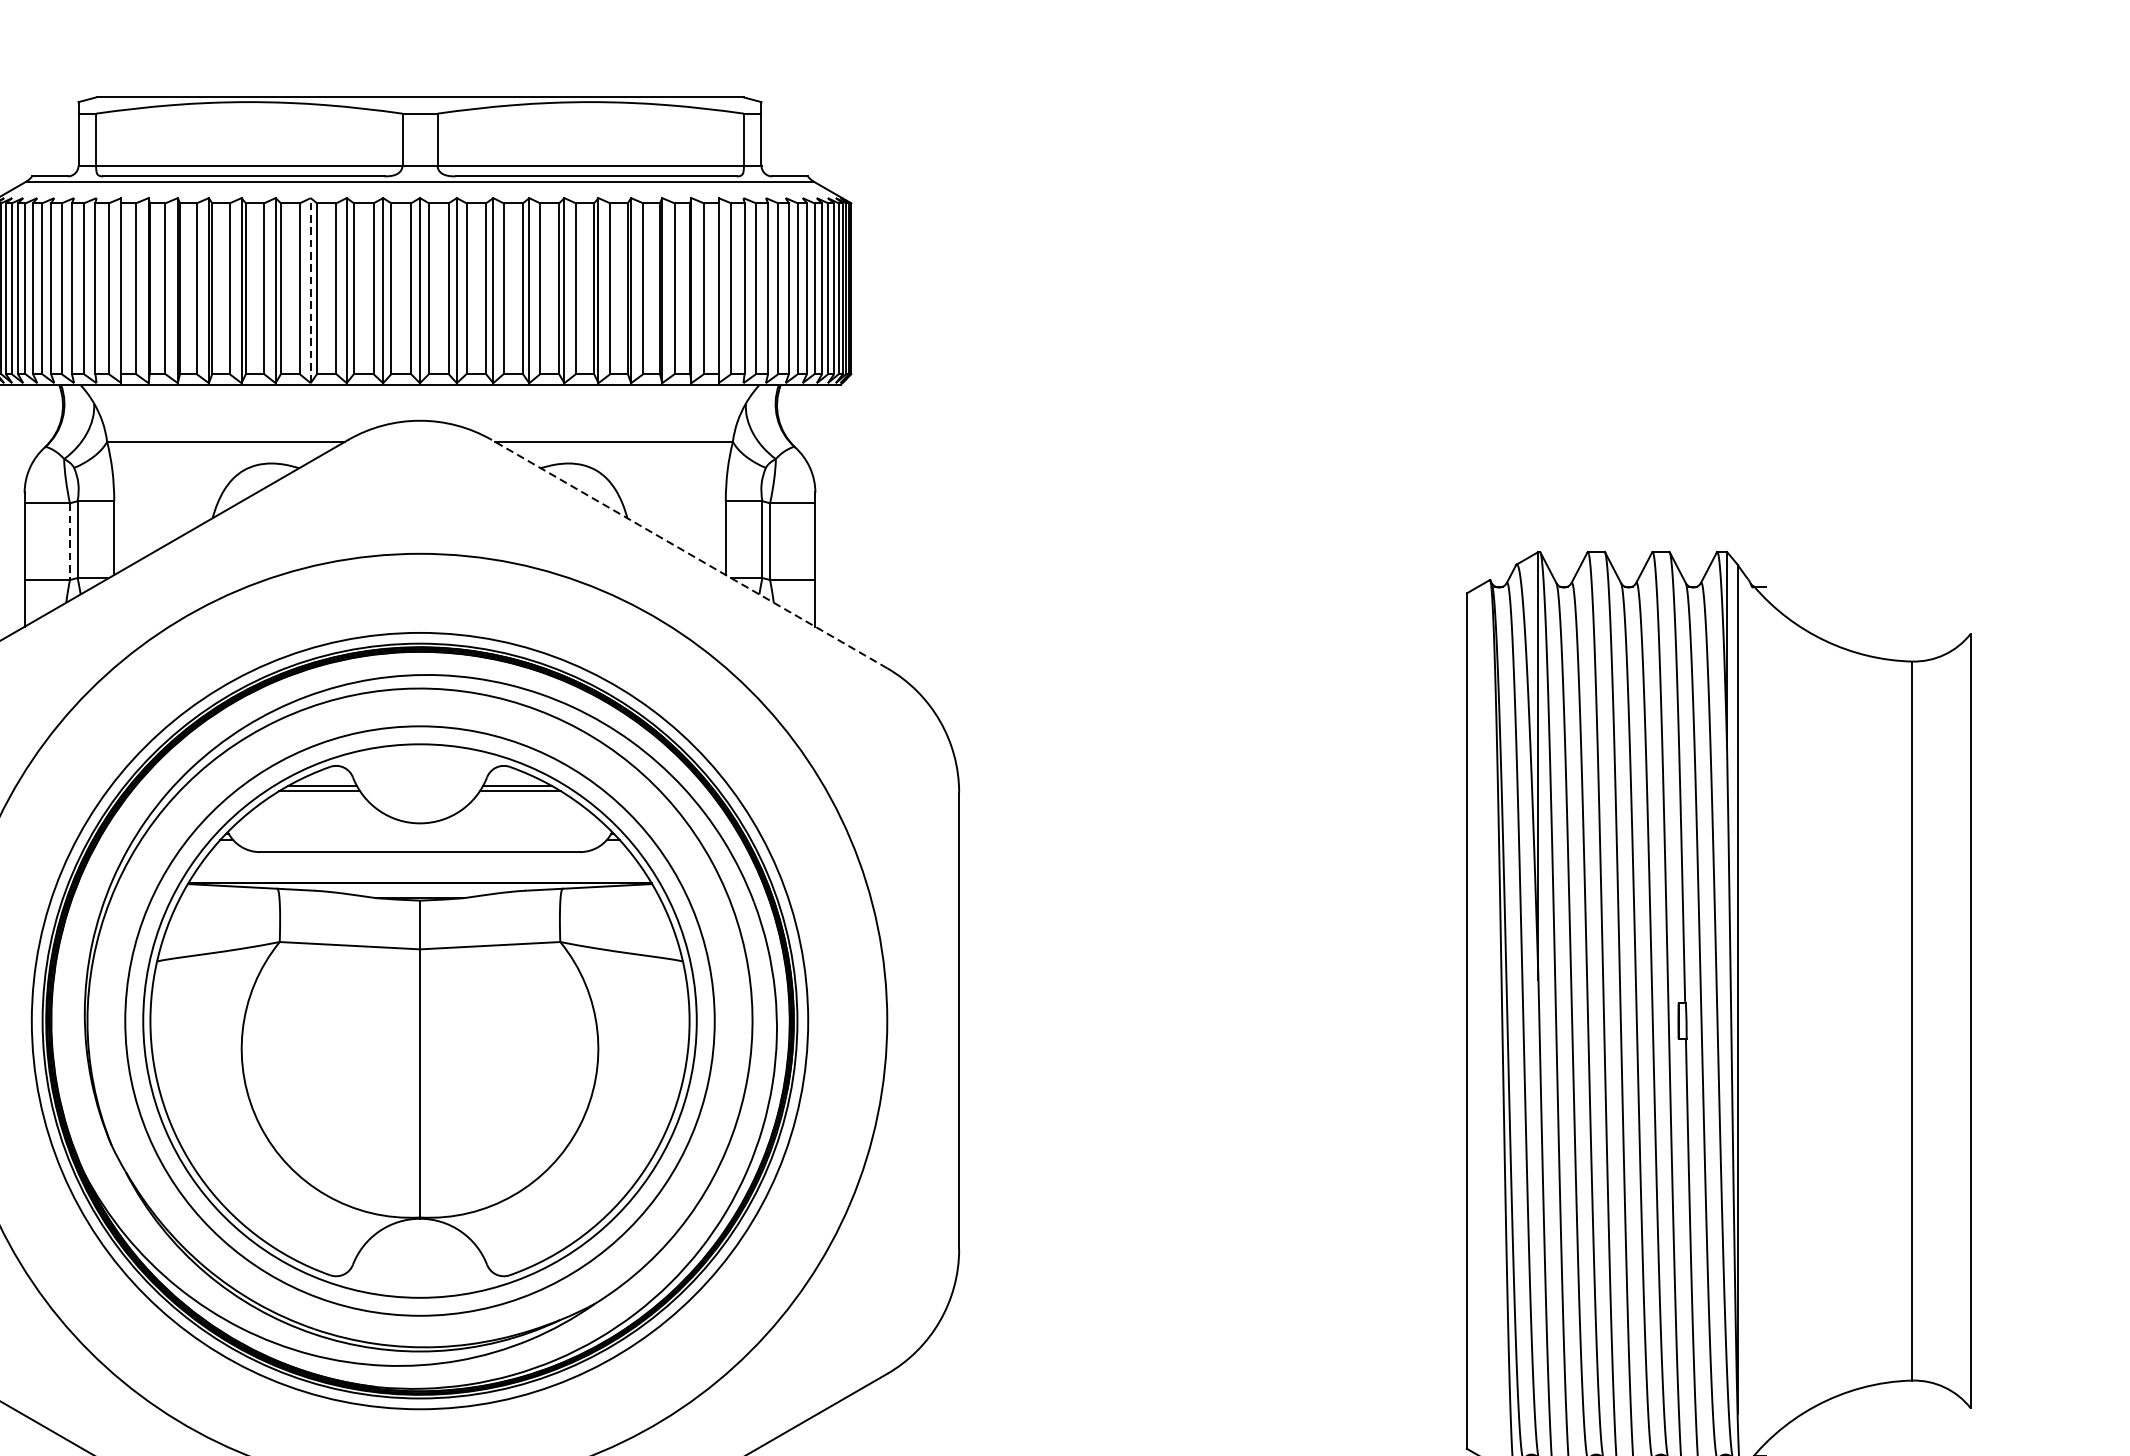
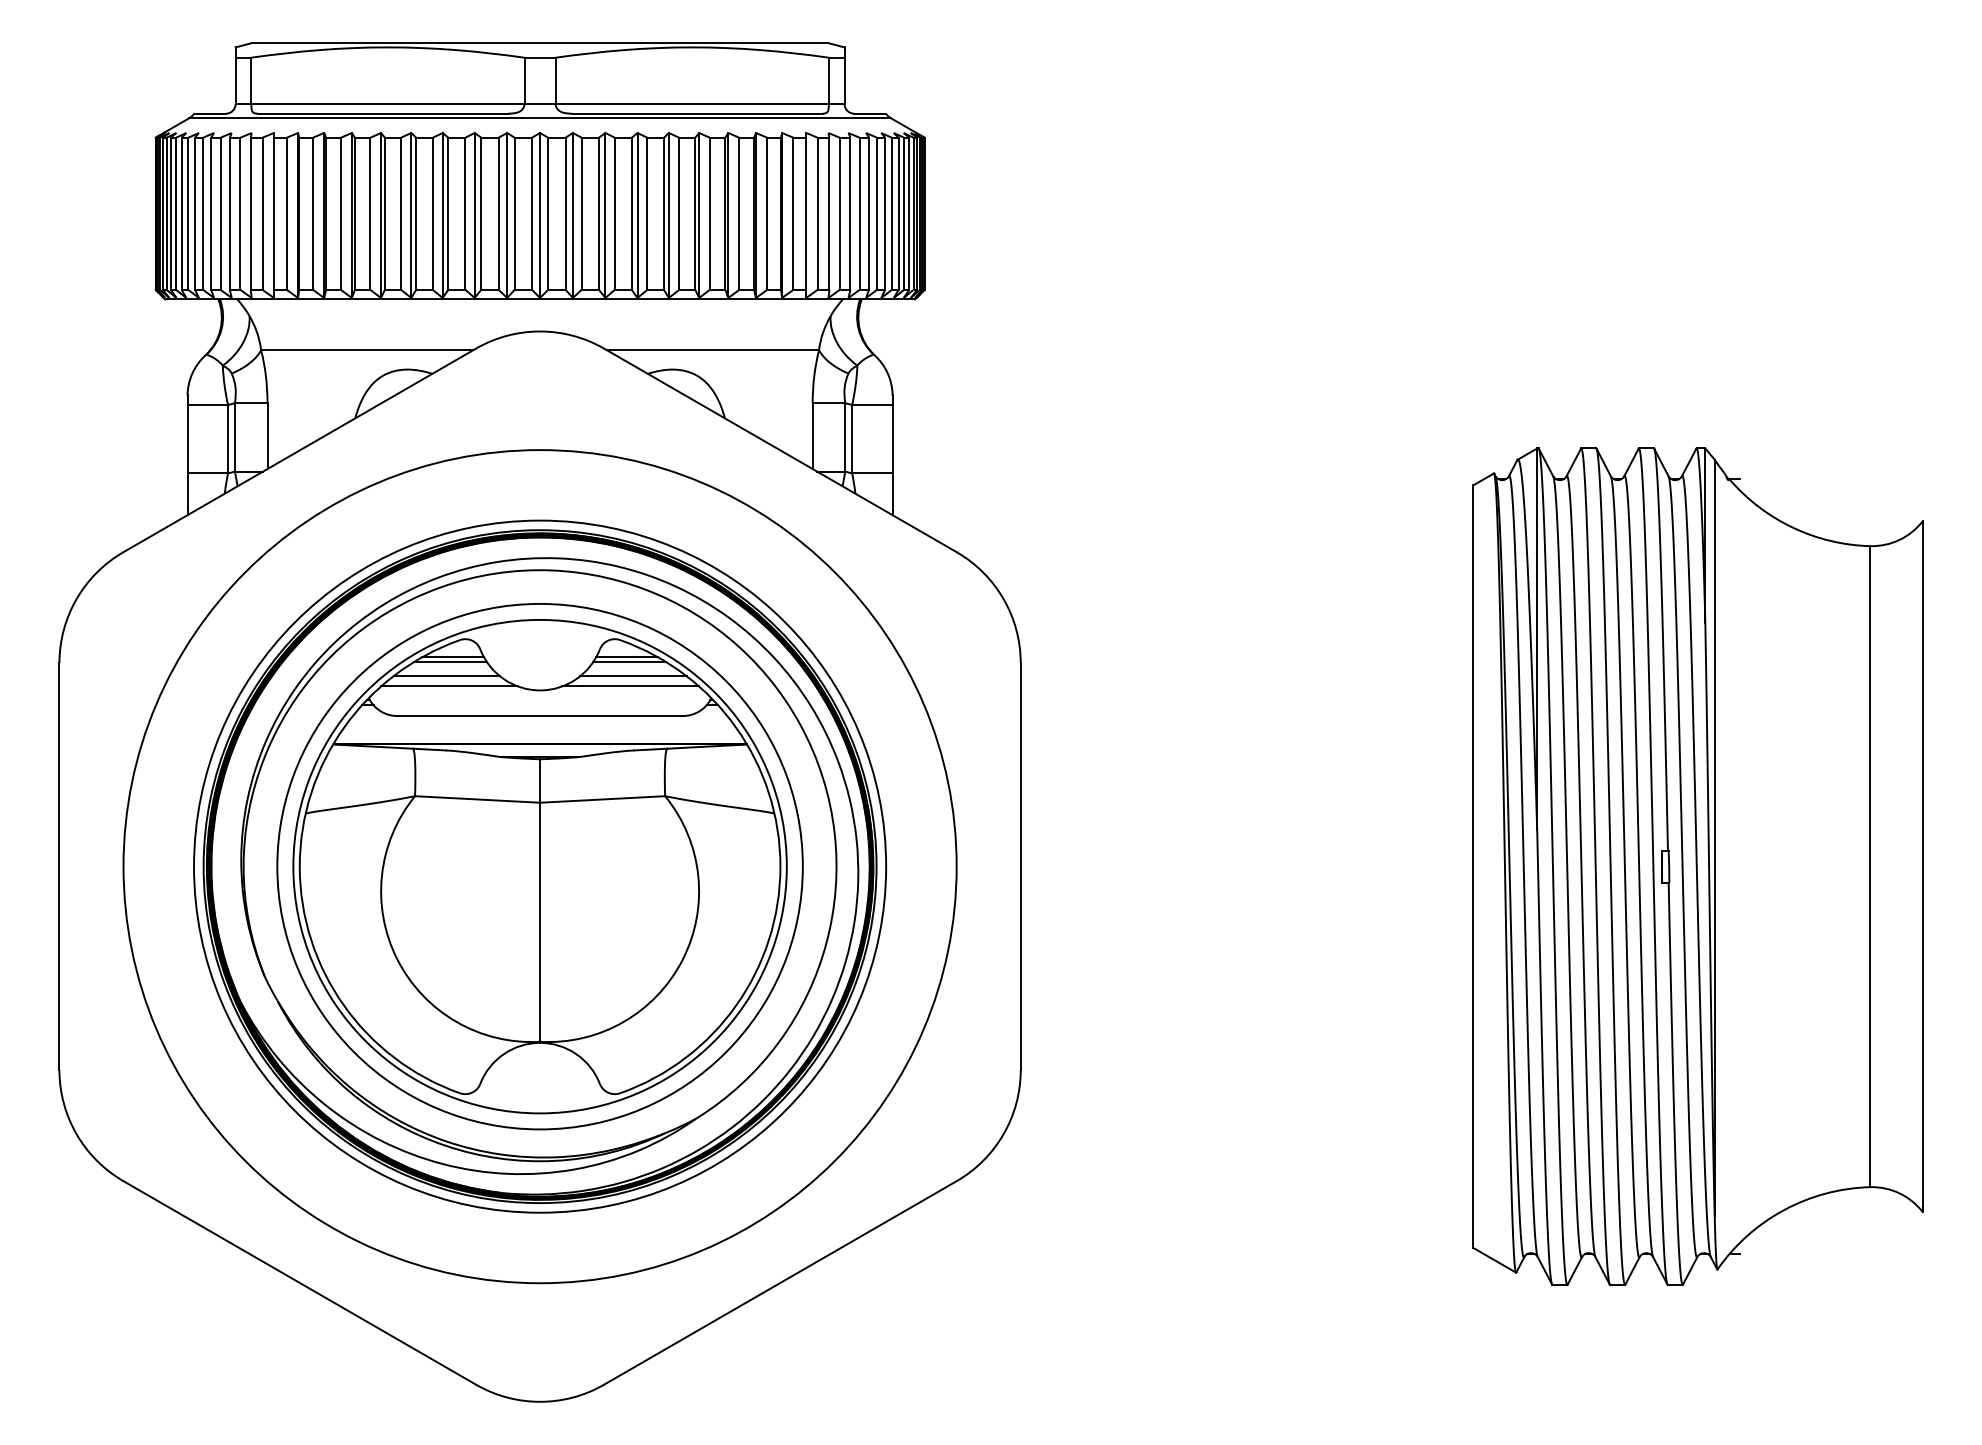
line: (310, 289) -> (442, 214), dashed -> solid
line: (69, 541) -> (227, 439), dashed -> solid
line: (689, 554) -> (780, 450), dashed -> solid
line: (315, 807) -> (446, 676), added
line: (524, 807) -> (633, 676), added
line: (318, 818) -> (449, 686), added
line: (521, 818) -> (630, 686), added

